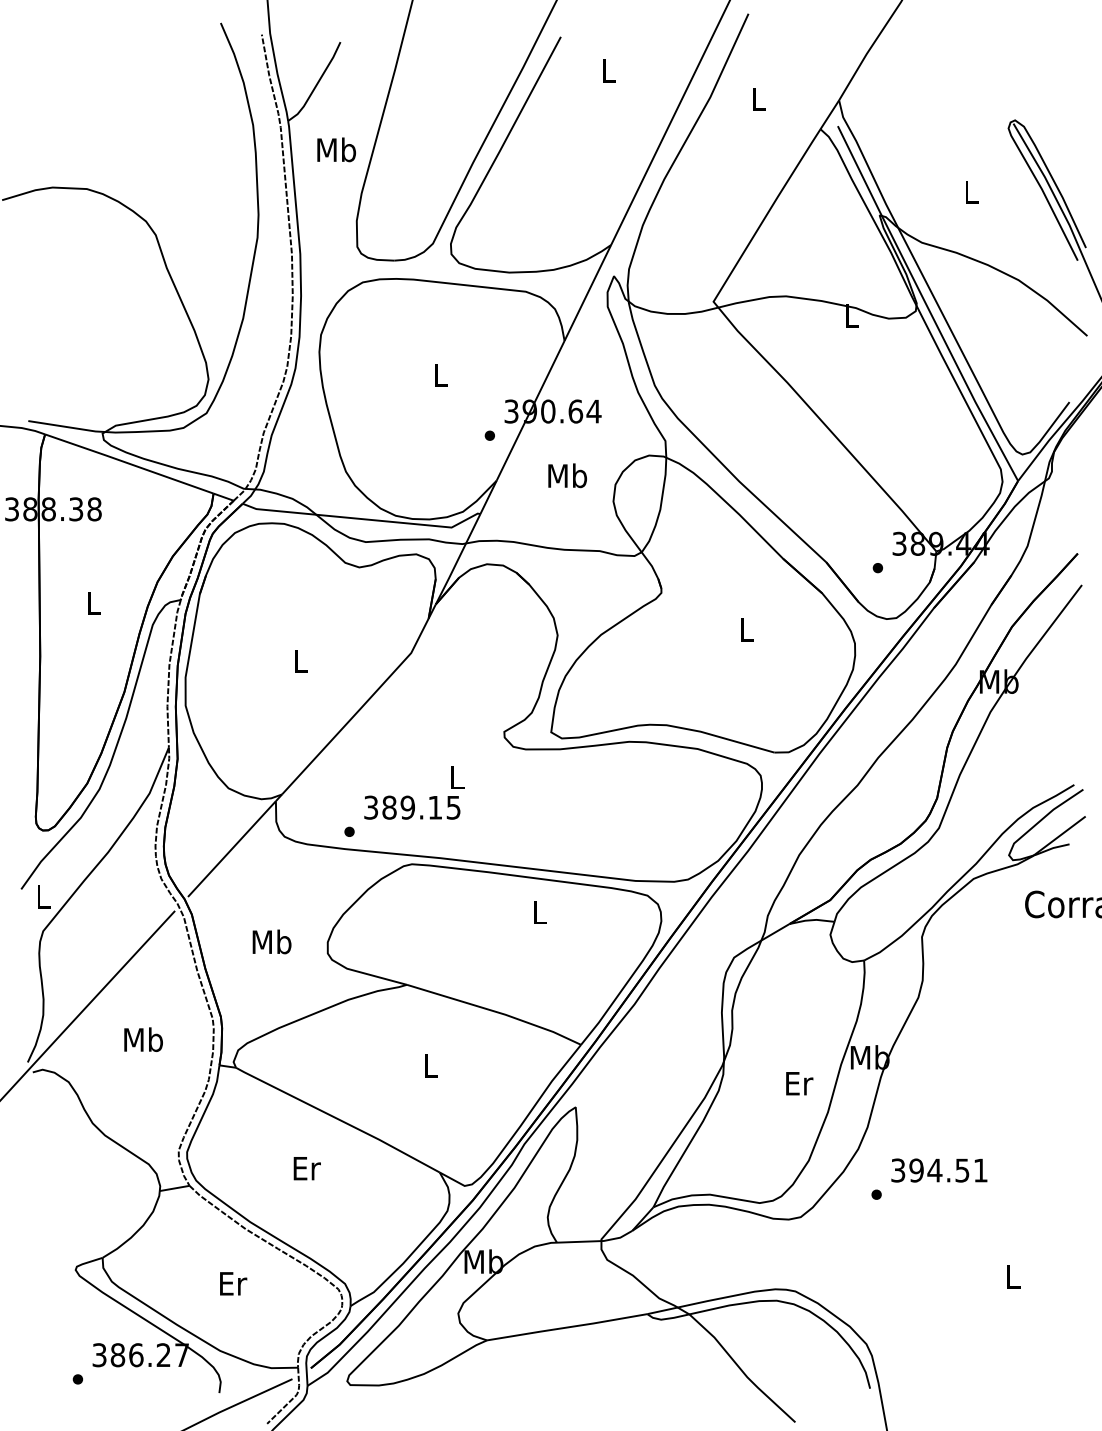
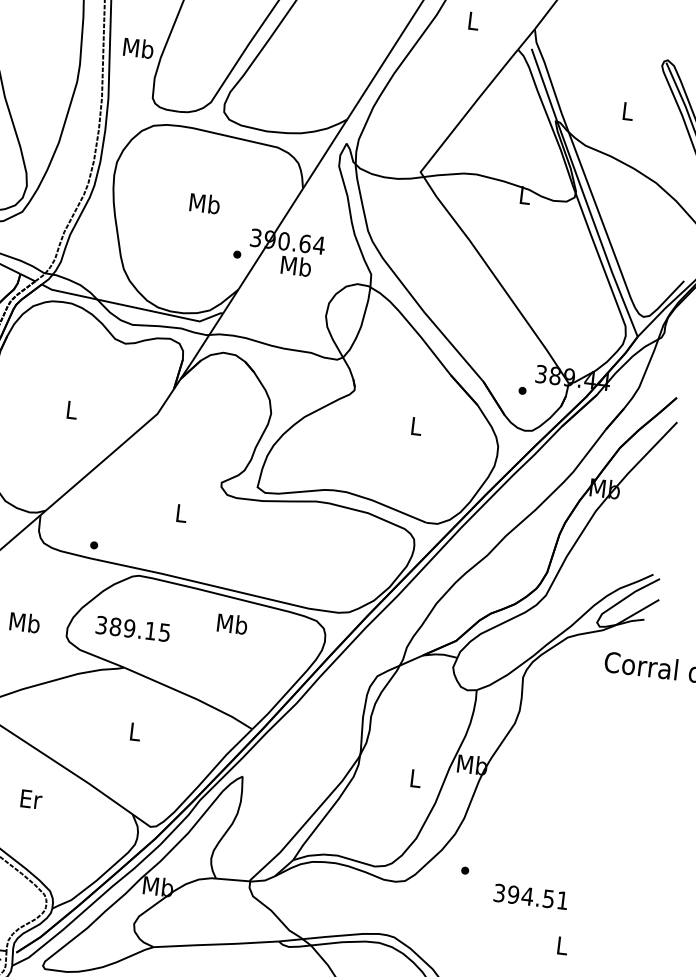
text: (336, 149) -> (138, 47), moved
text: (440, 374) -> (204, 203), L -> Mb
text: (567, 475) -> (296, 266), moved
text: (412, 807) -> (133, 628), moved
text: (539, 912) -> (232, 624), L -> Mb
text: (799, 1083) -> (416, 778), Er -> L
text: (939, 1170) -> (531, 896), moved

